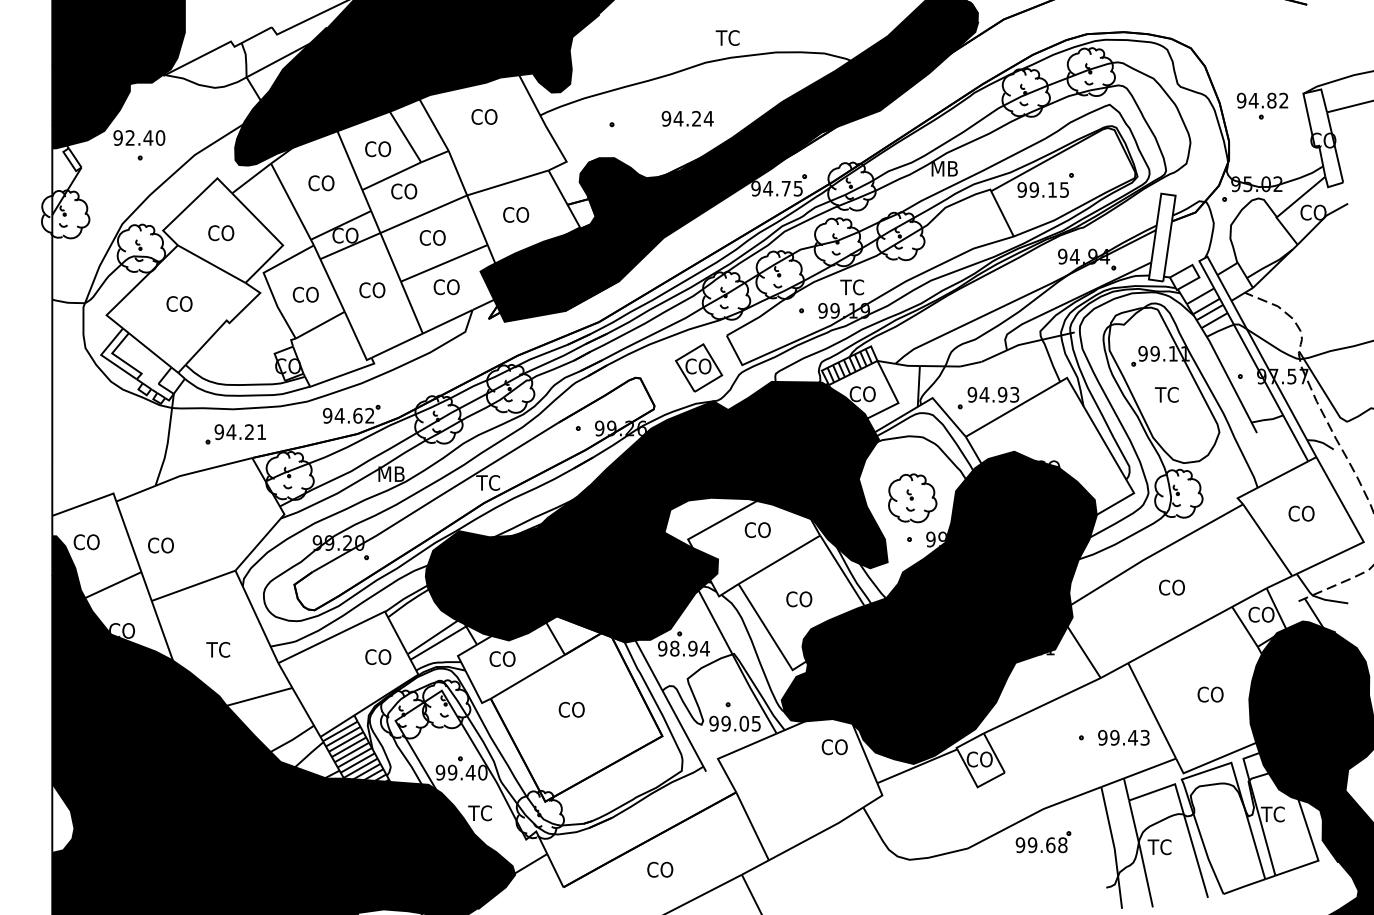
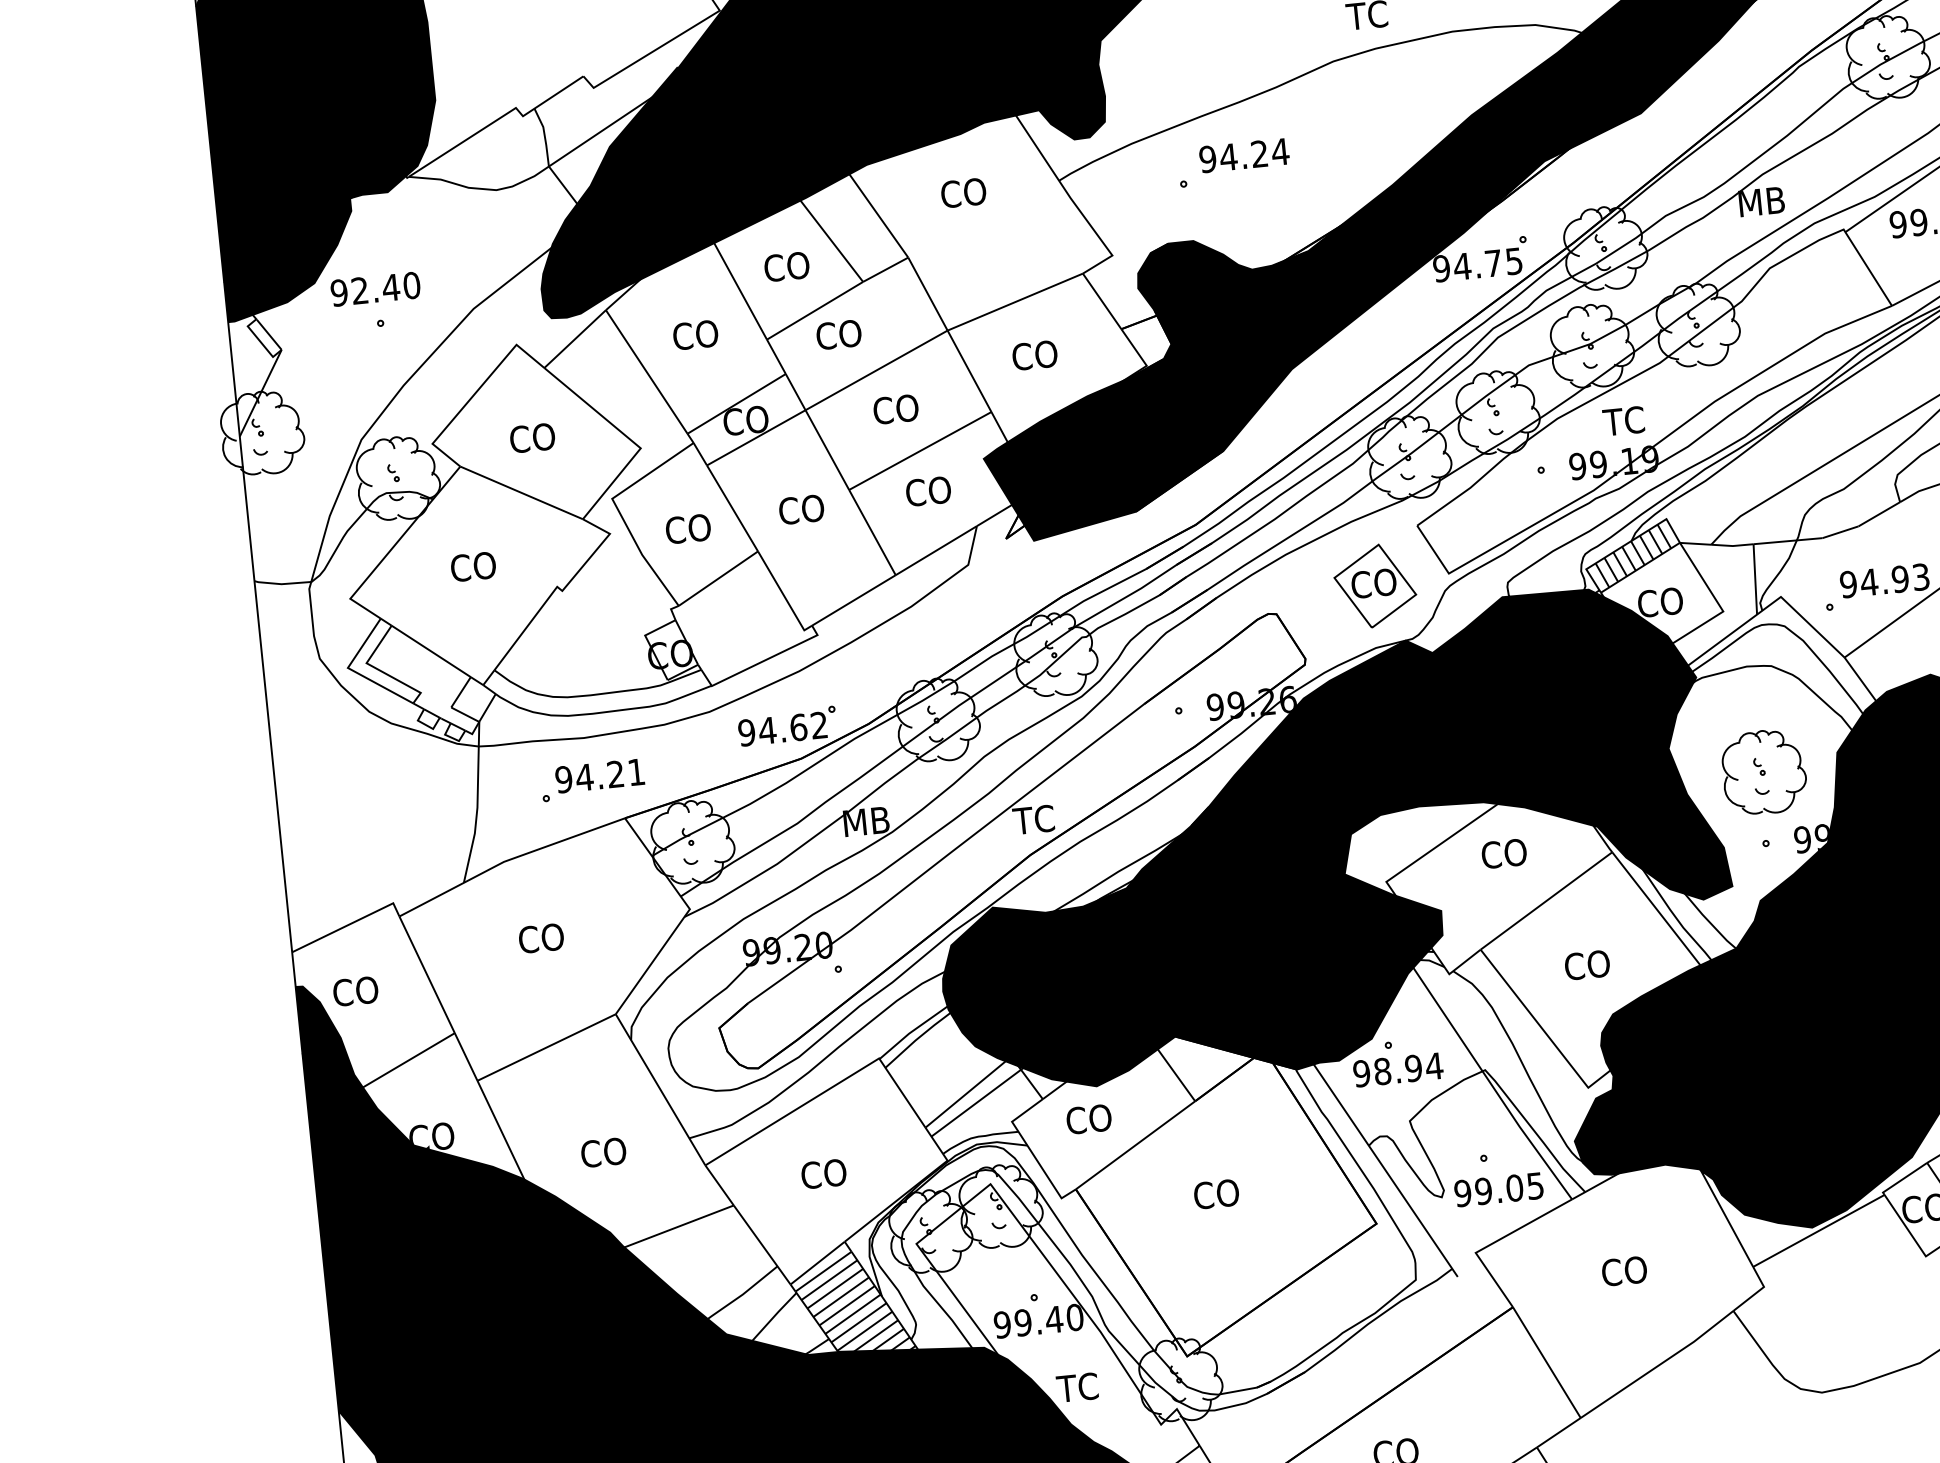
text: (687, 118) -> (1243, 155), moved
text: (160, 545) -> (540, 938), moved
text: (219, 649) -> (602, 1152), TC -> CO
text: (378, 656) -> (824, 1172), moved
text: (834, 747) -> (1624, 1271), moved

